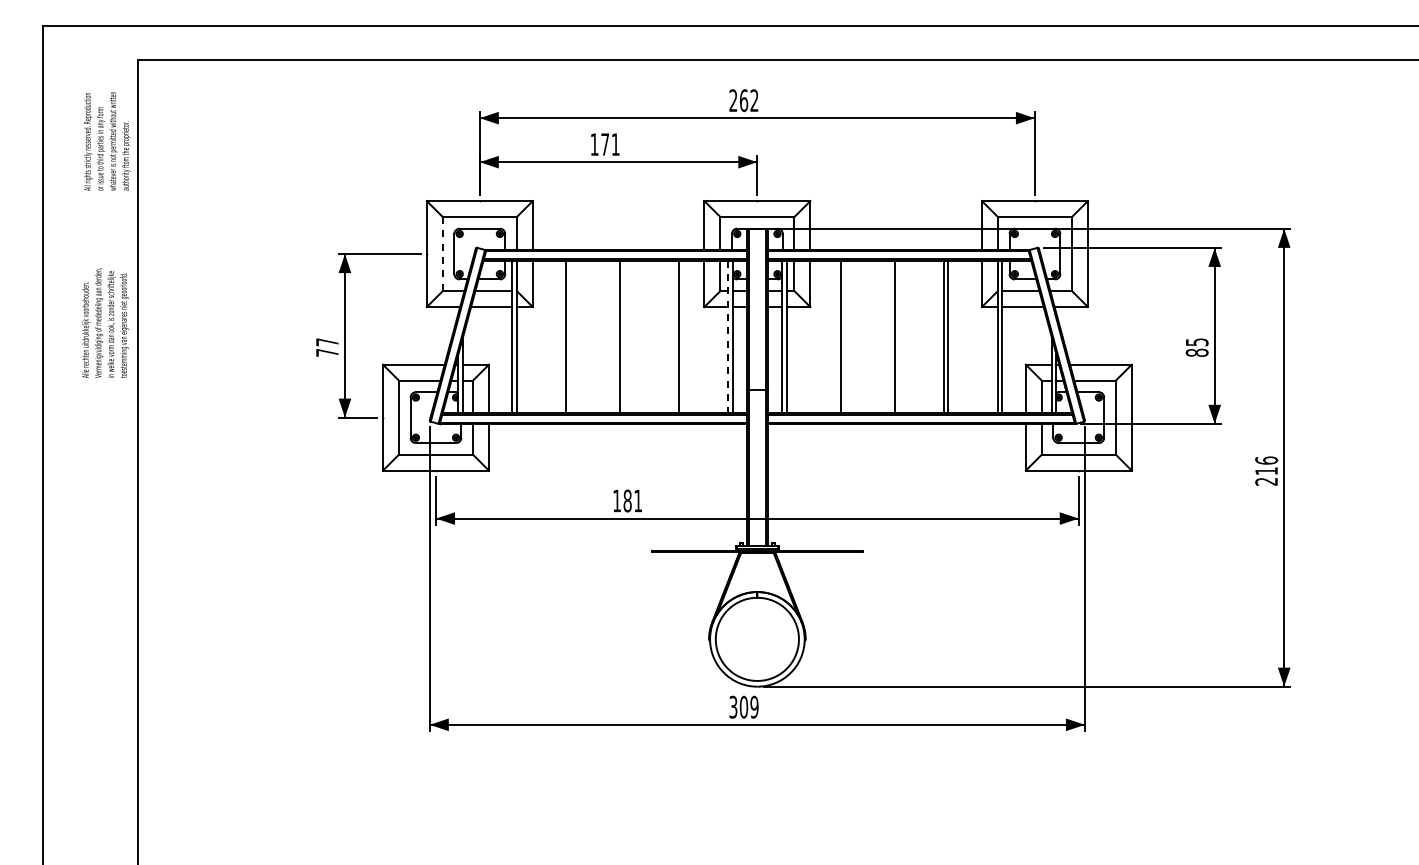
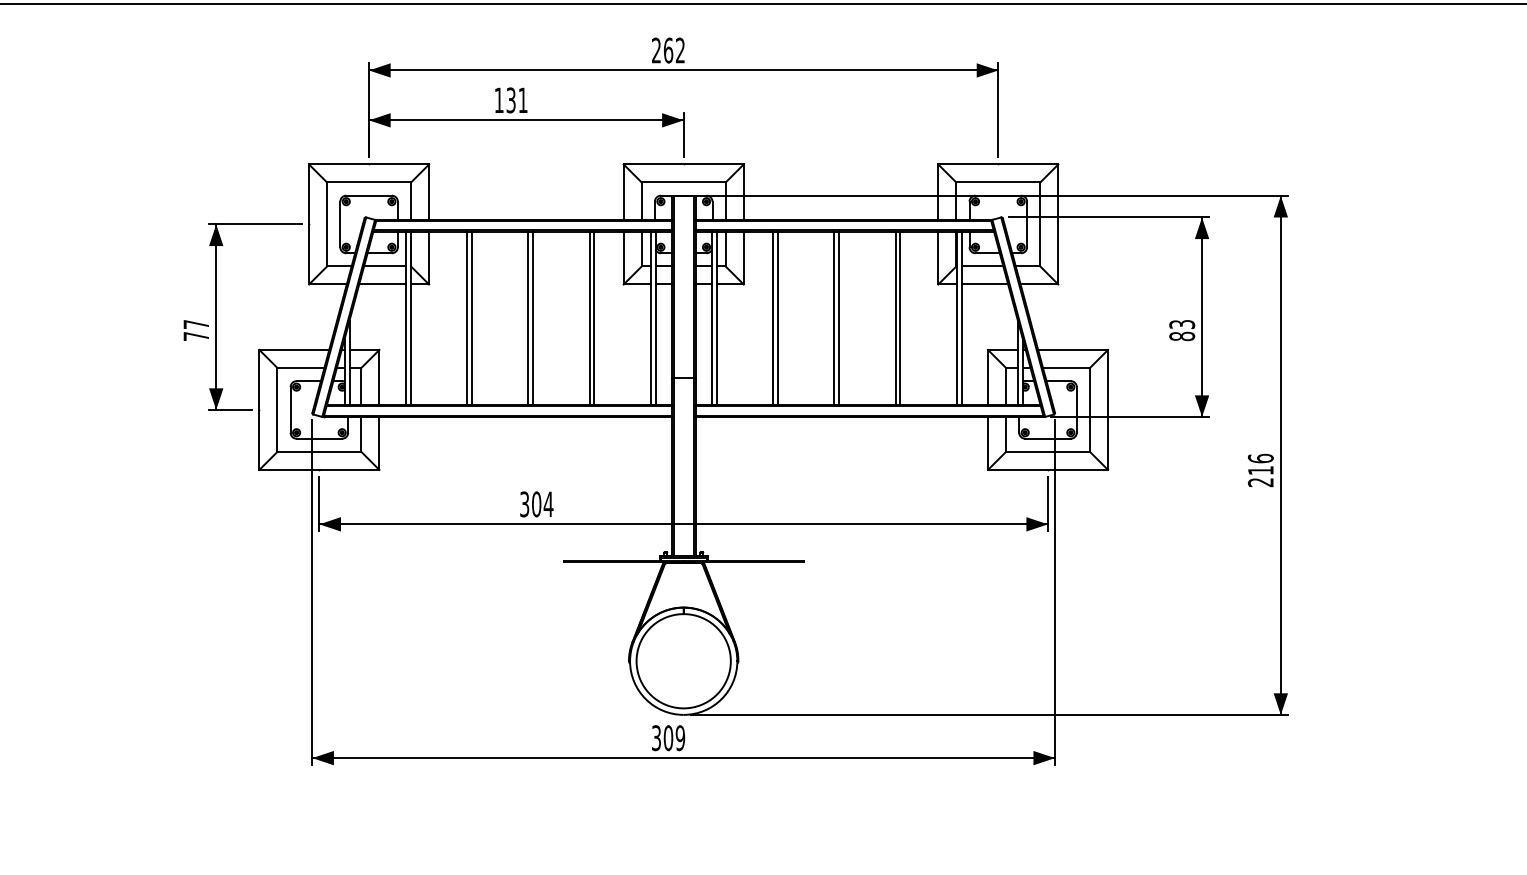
text: (605, 144) -> (511, 100), 171 -> 131
line: (442, 254) -> (326, 224), dashed -> solid
line: (570, 336) -> (471, 317), added
line: (624, 336) -> (533, 317), added
line: (674, 336) -> (589, 317), added
line: (836, 336) -> (773, 317), added
line: (890, 336) -> (834, 317), added
line: (728, 337) -> (650, 319), dashed -> solid
text: (1196, 341) -> (1181, 323), 85 -> 83
text: (627, 500) -> (536, 503), 181 -> 304

